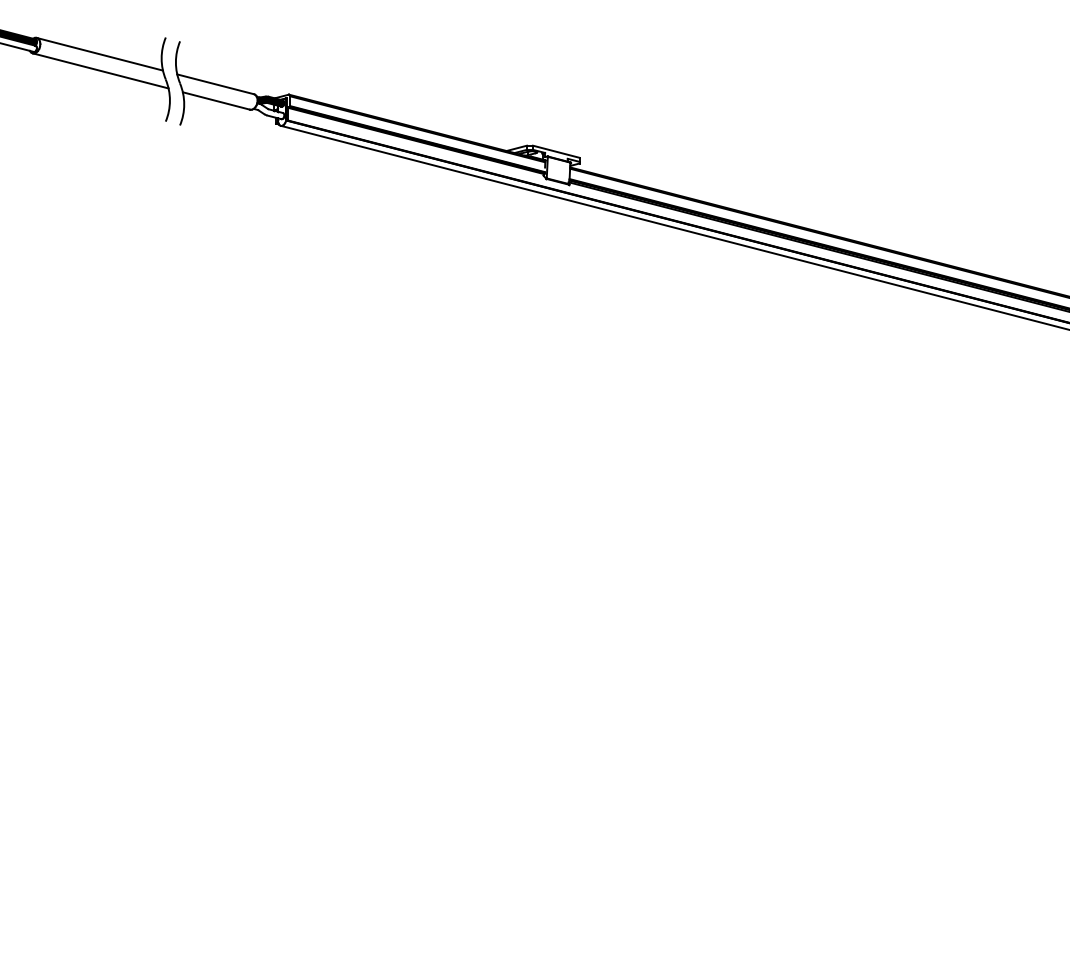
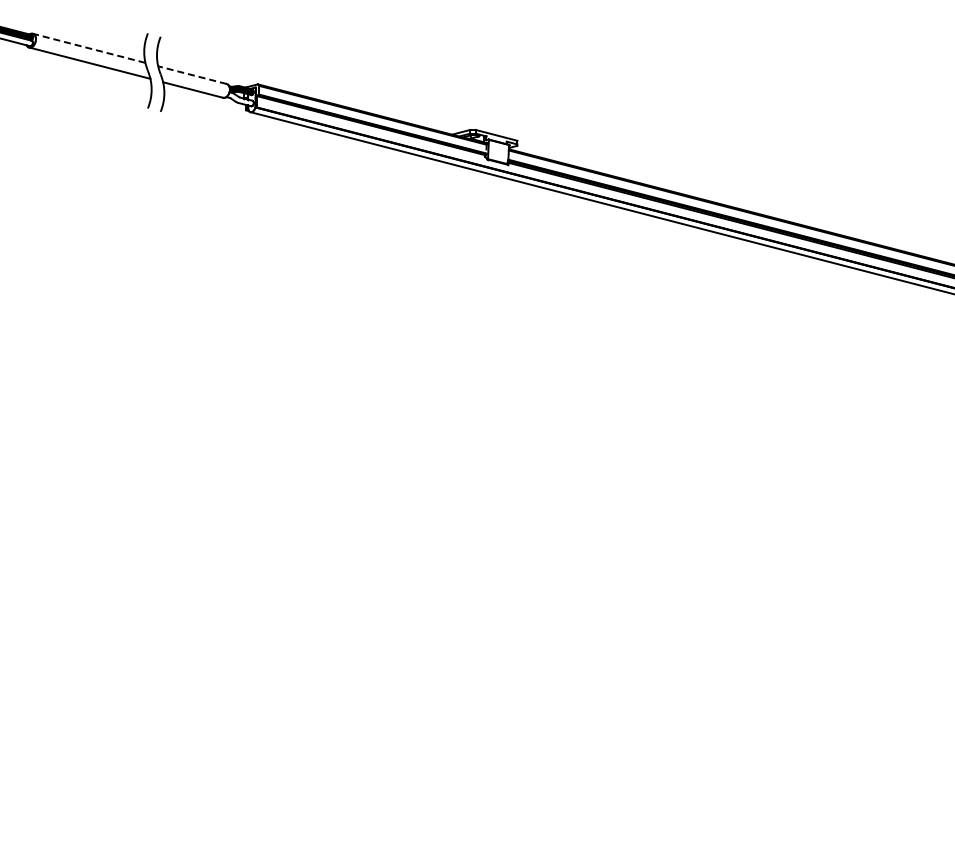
line: (99, 54) -> (88, 48), solid -> dashed
line: (214, 84) -> (191, 75), solid -> dashed

